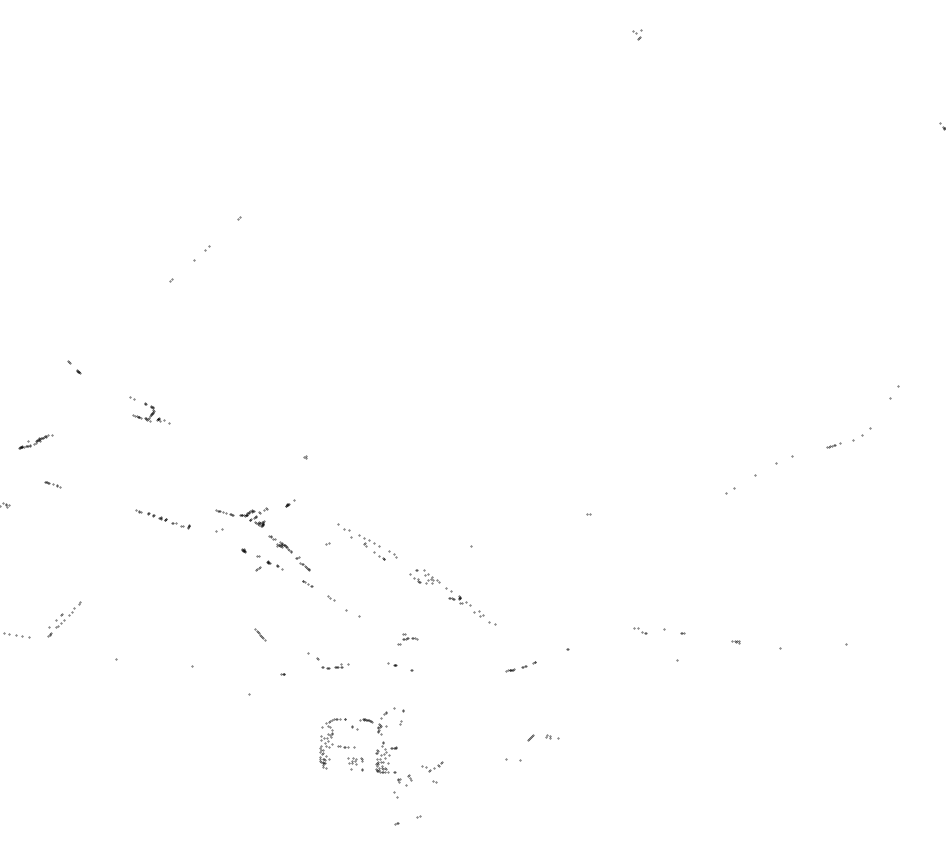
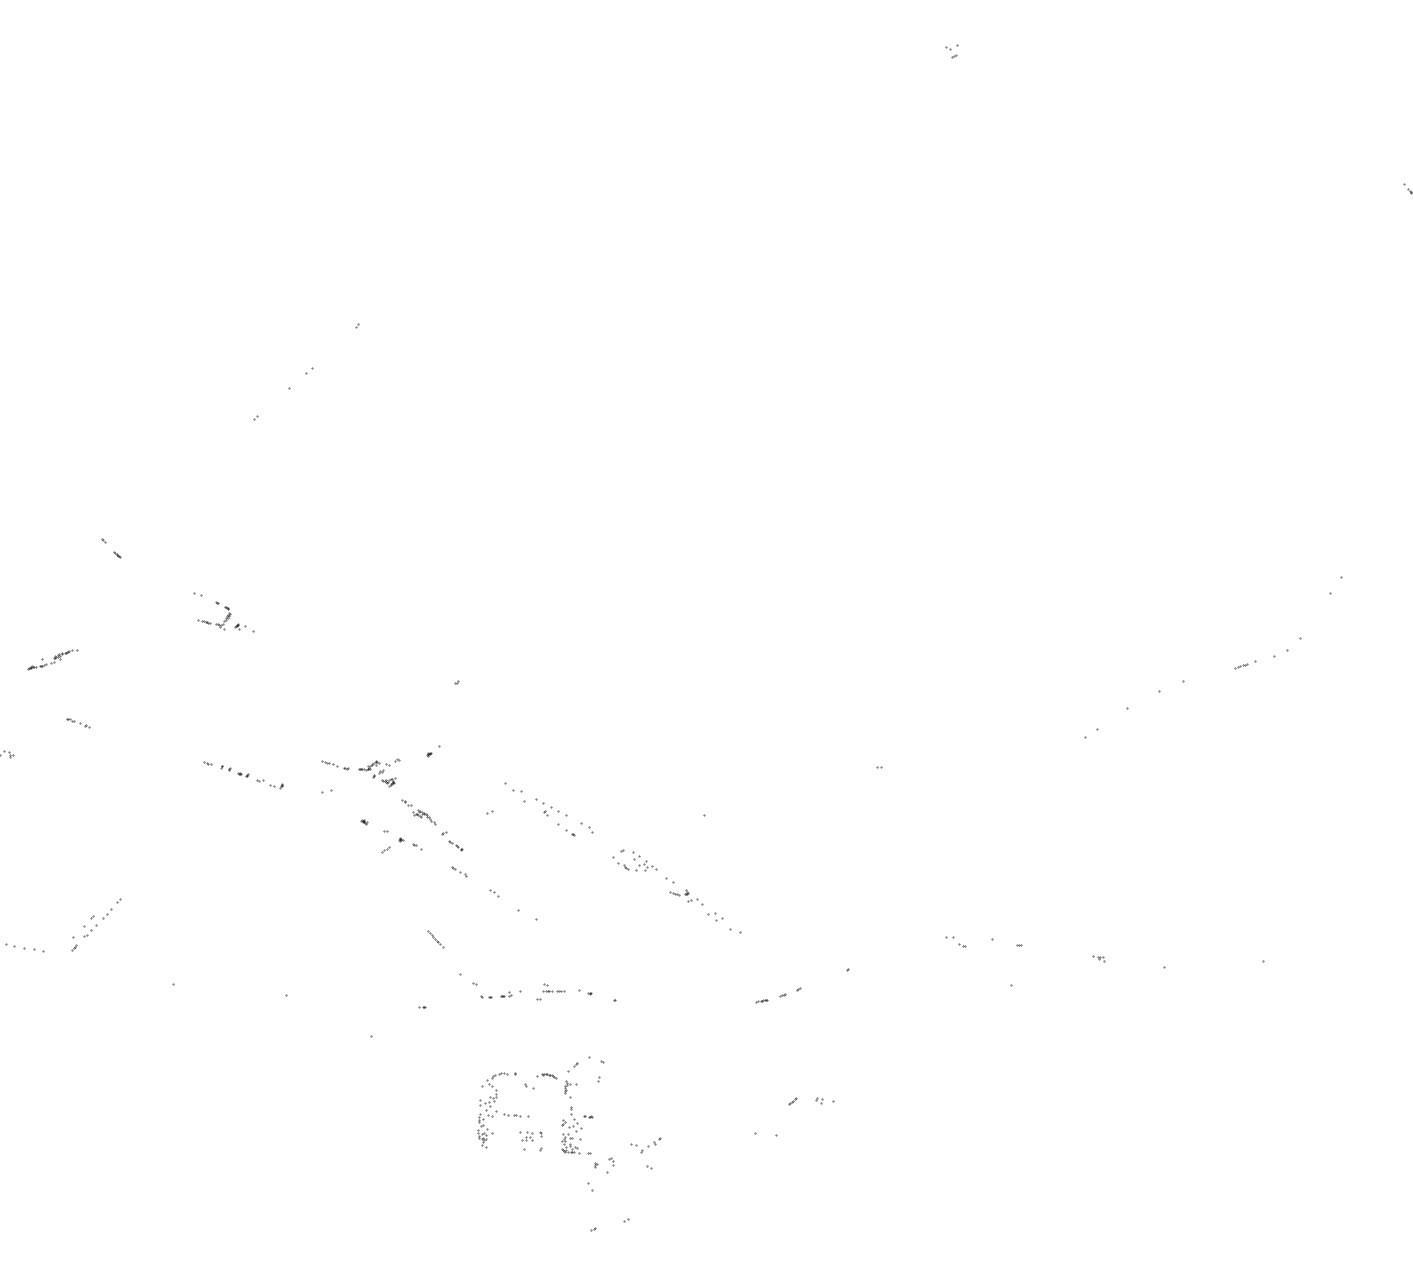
line: (260, 634) -> (435, 938), moved
part: (407, 639) -> (550, 992), moved

